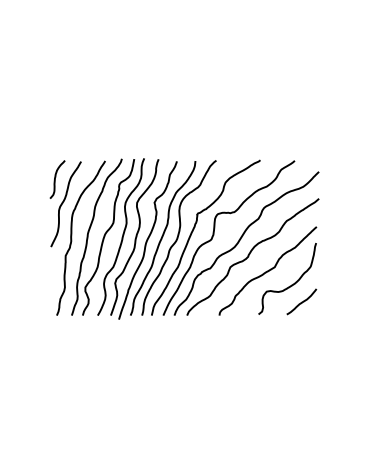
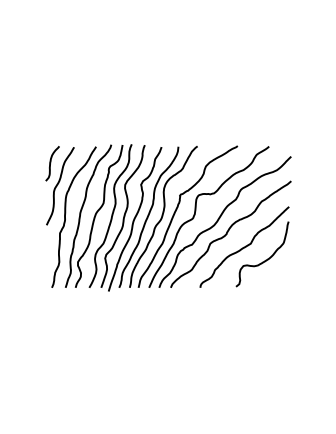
curve: (301, 302) -> (275, 275), removed

